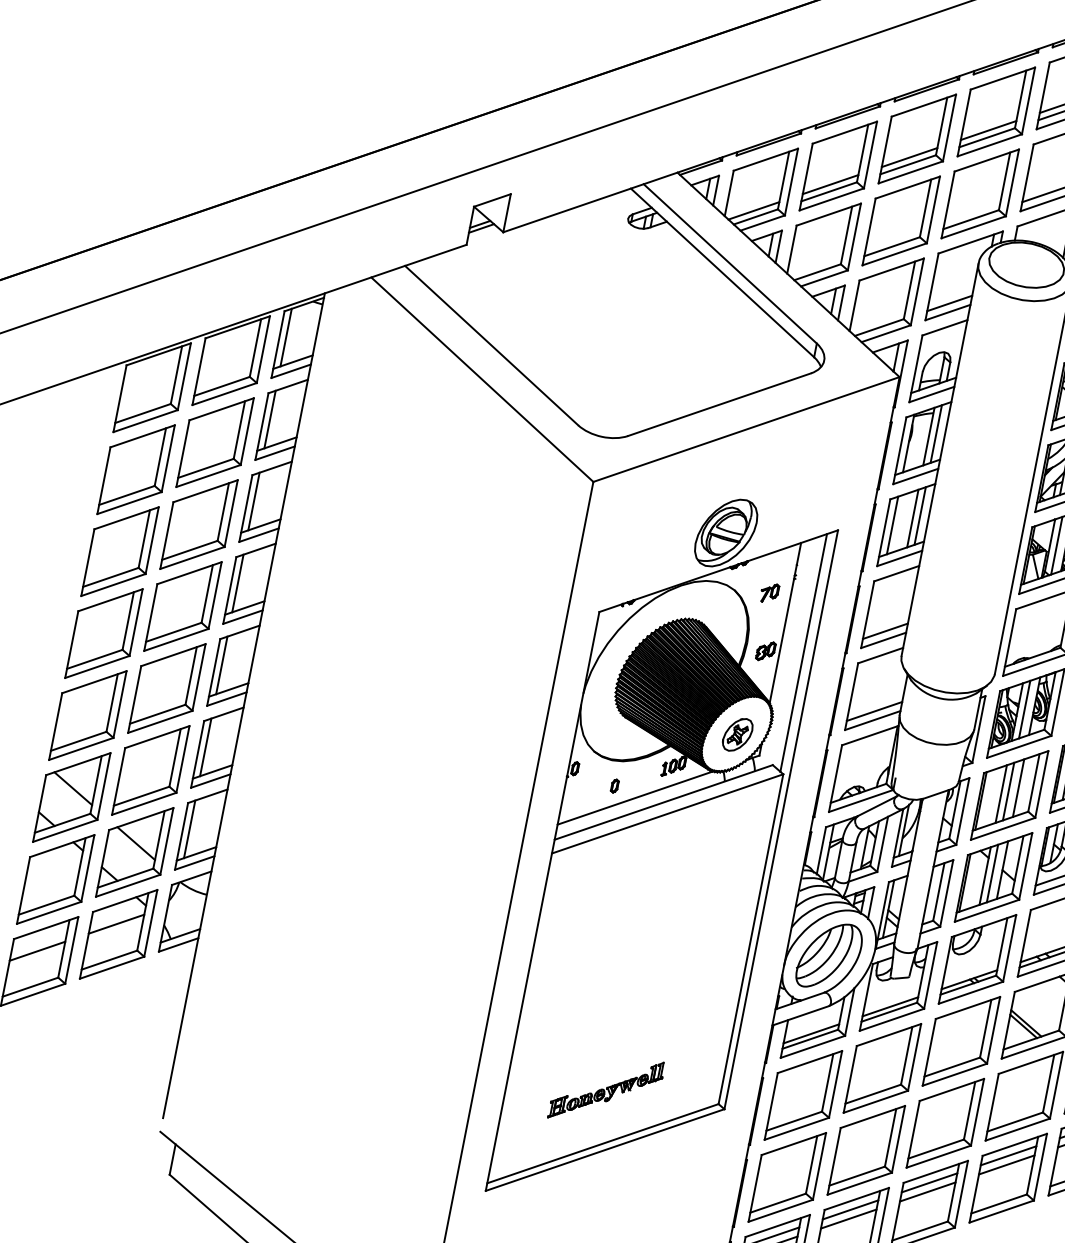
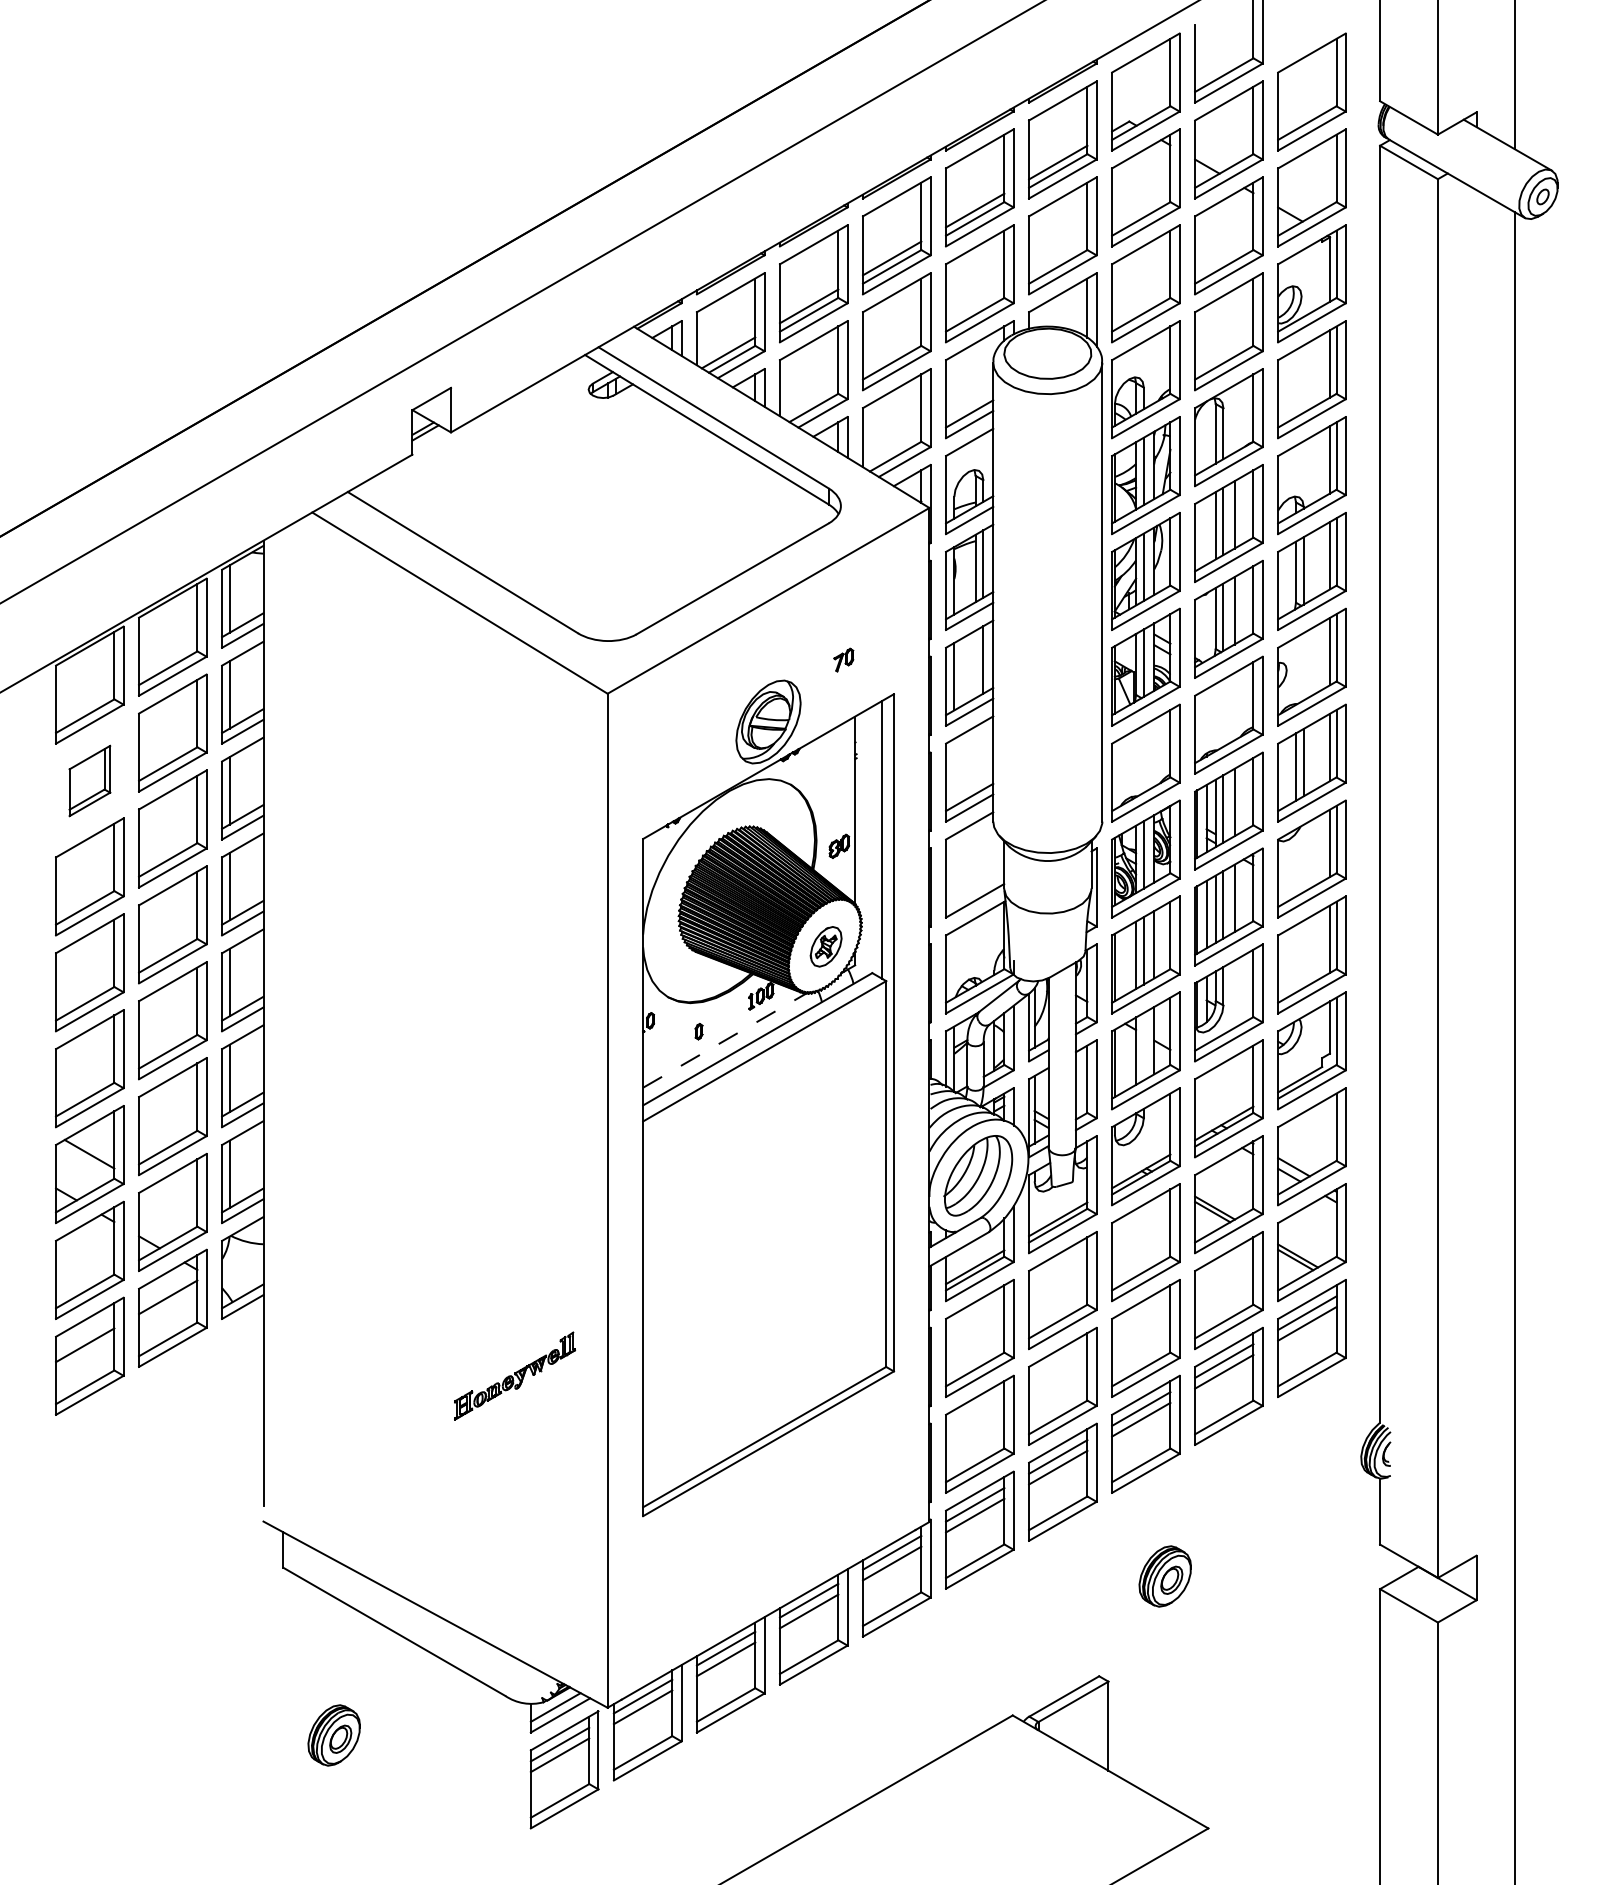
part: (135, 469) -> (89, 780), size x0.6
line: (912, 518) -> (975, 664), removed
part: (769, 592) -> (843, 659), moved
line: (874, 710) -> (975, 889), removed
line: (635, 798) -> (725, 1040), solid -> dashed
line: (136, 842) -> (172, 1201), removed
line: (992, 873) -> (1143, 1046), removed
part: (606, 1089) -> (514, 1375), moved

